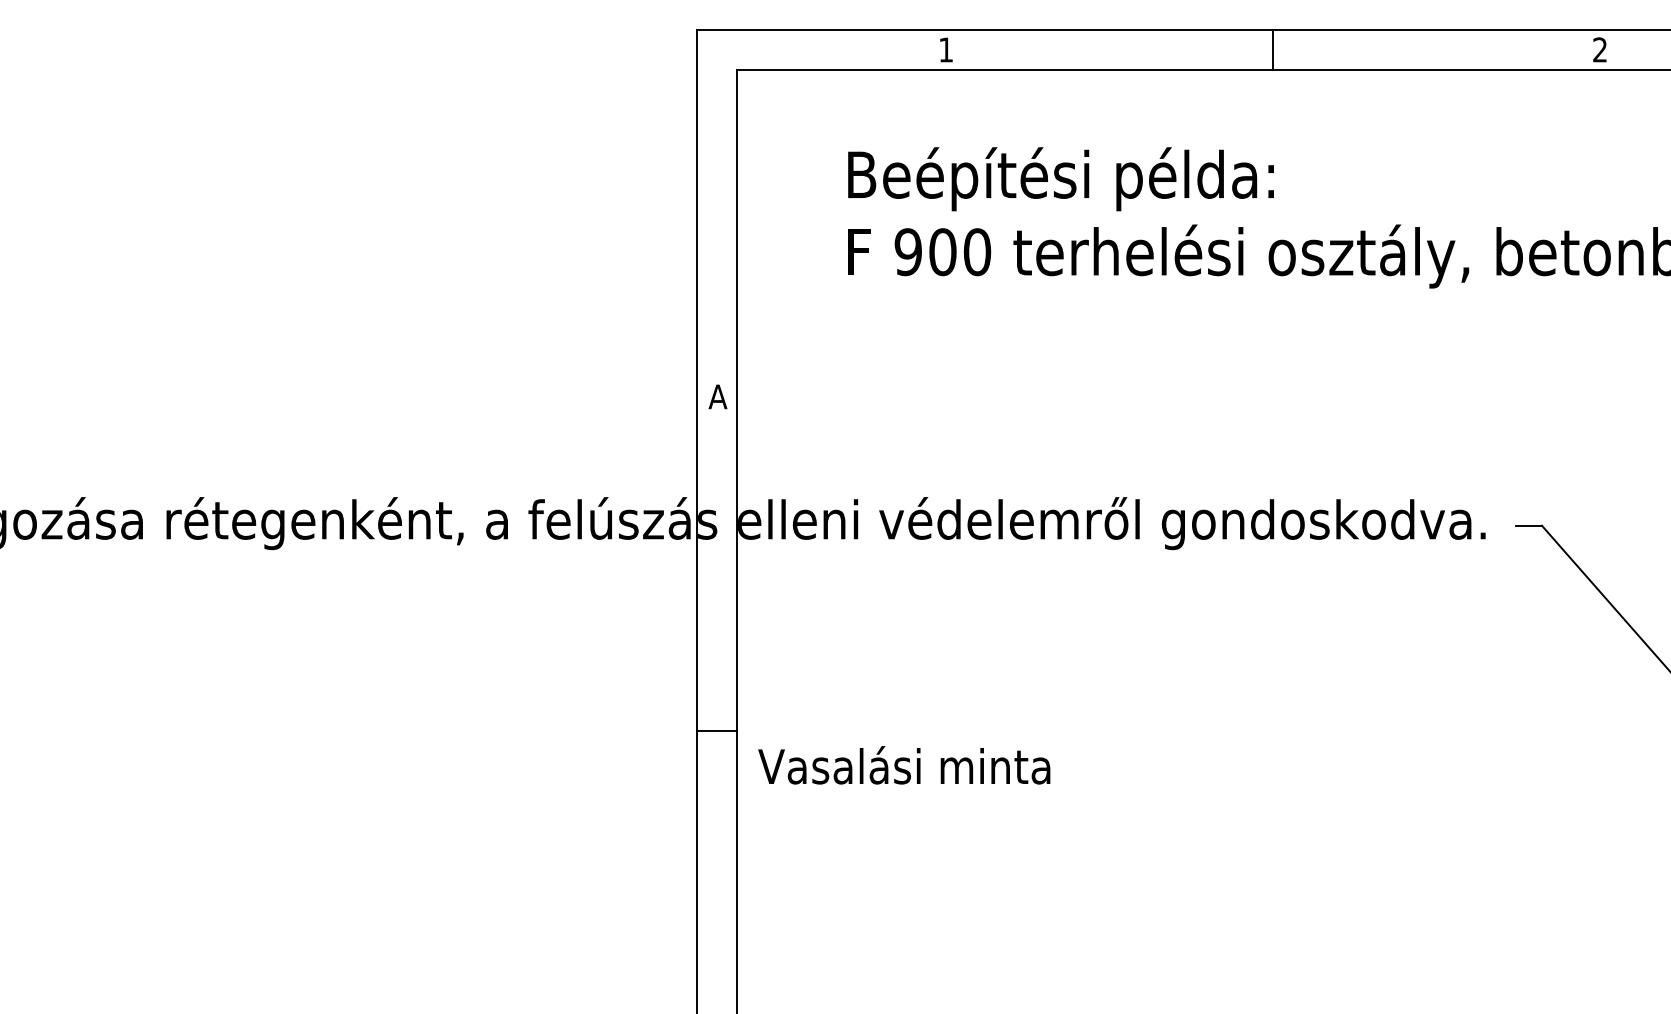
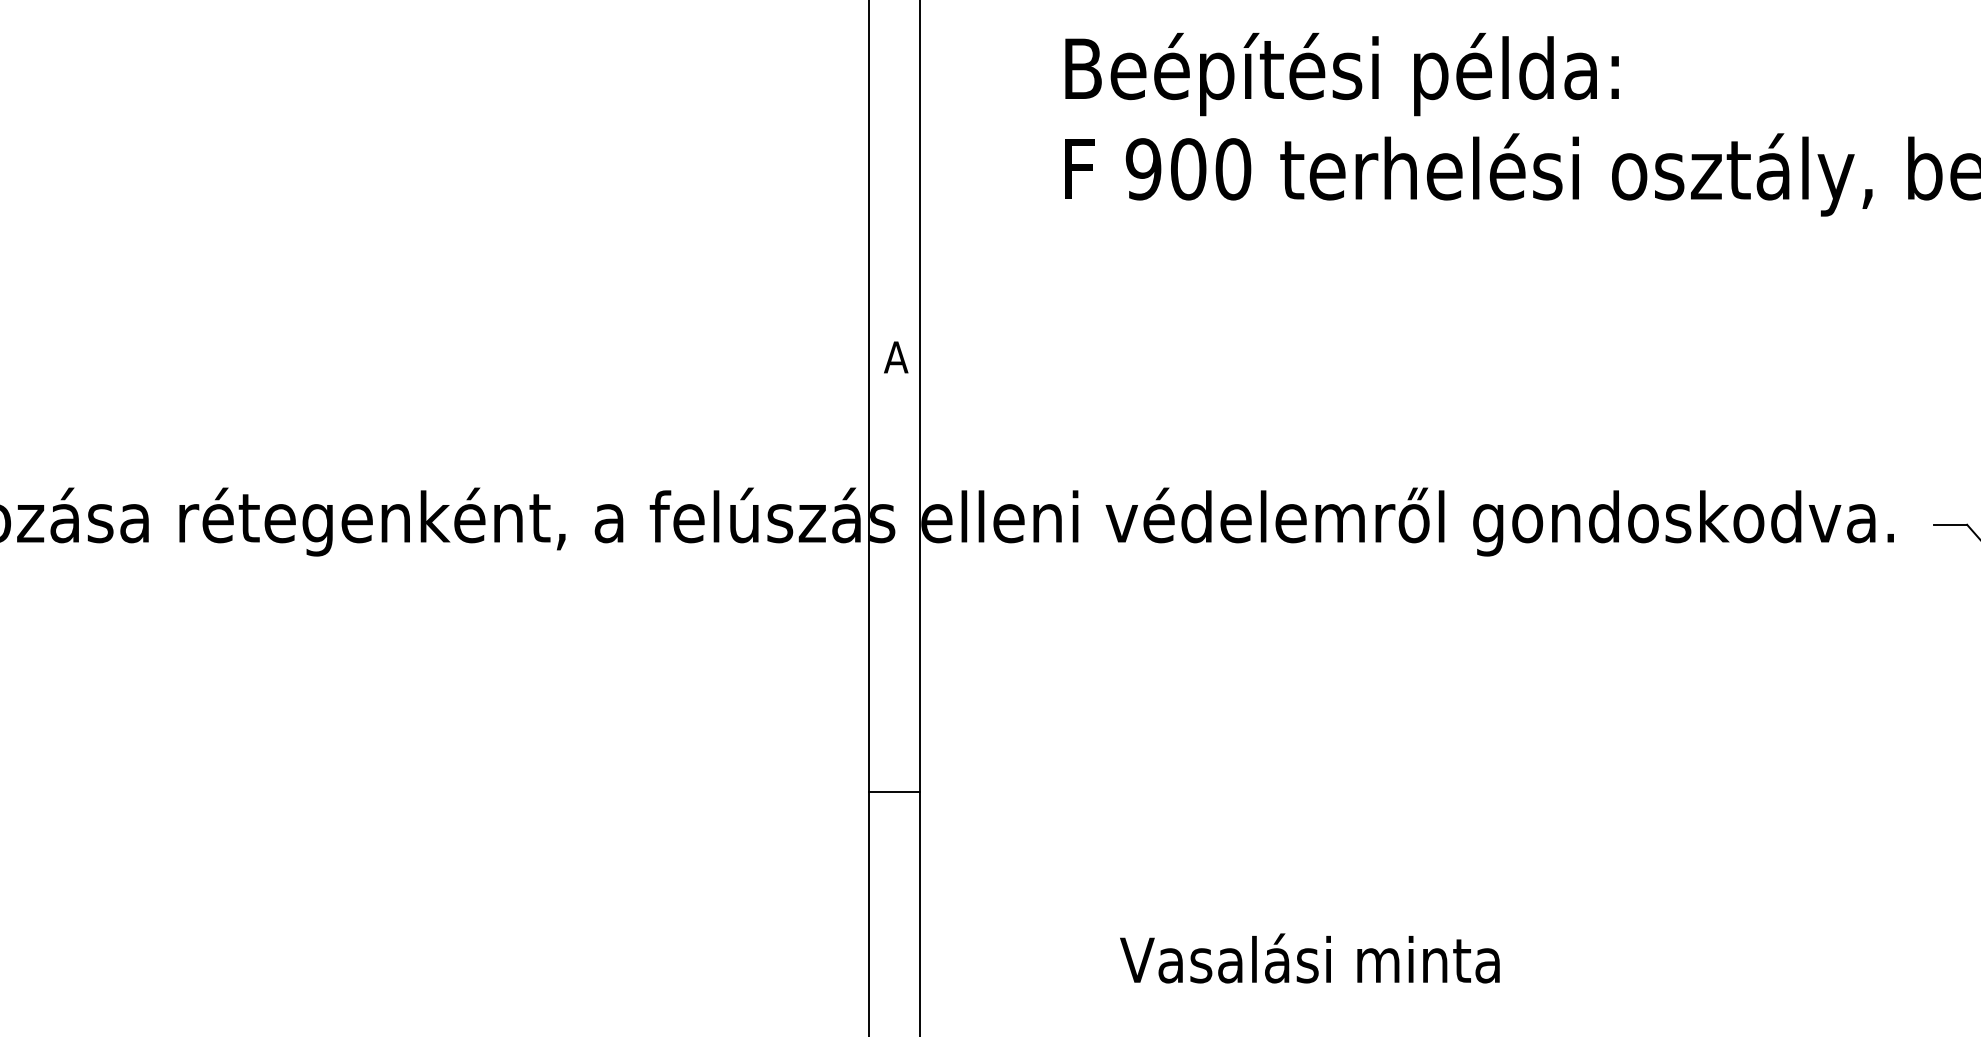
text: (904, 765) -> (1310, 958), moved

